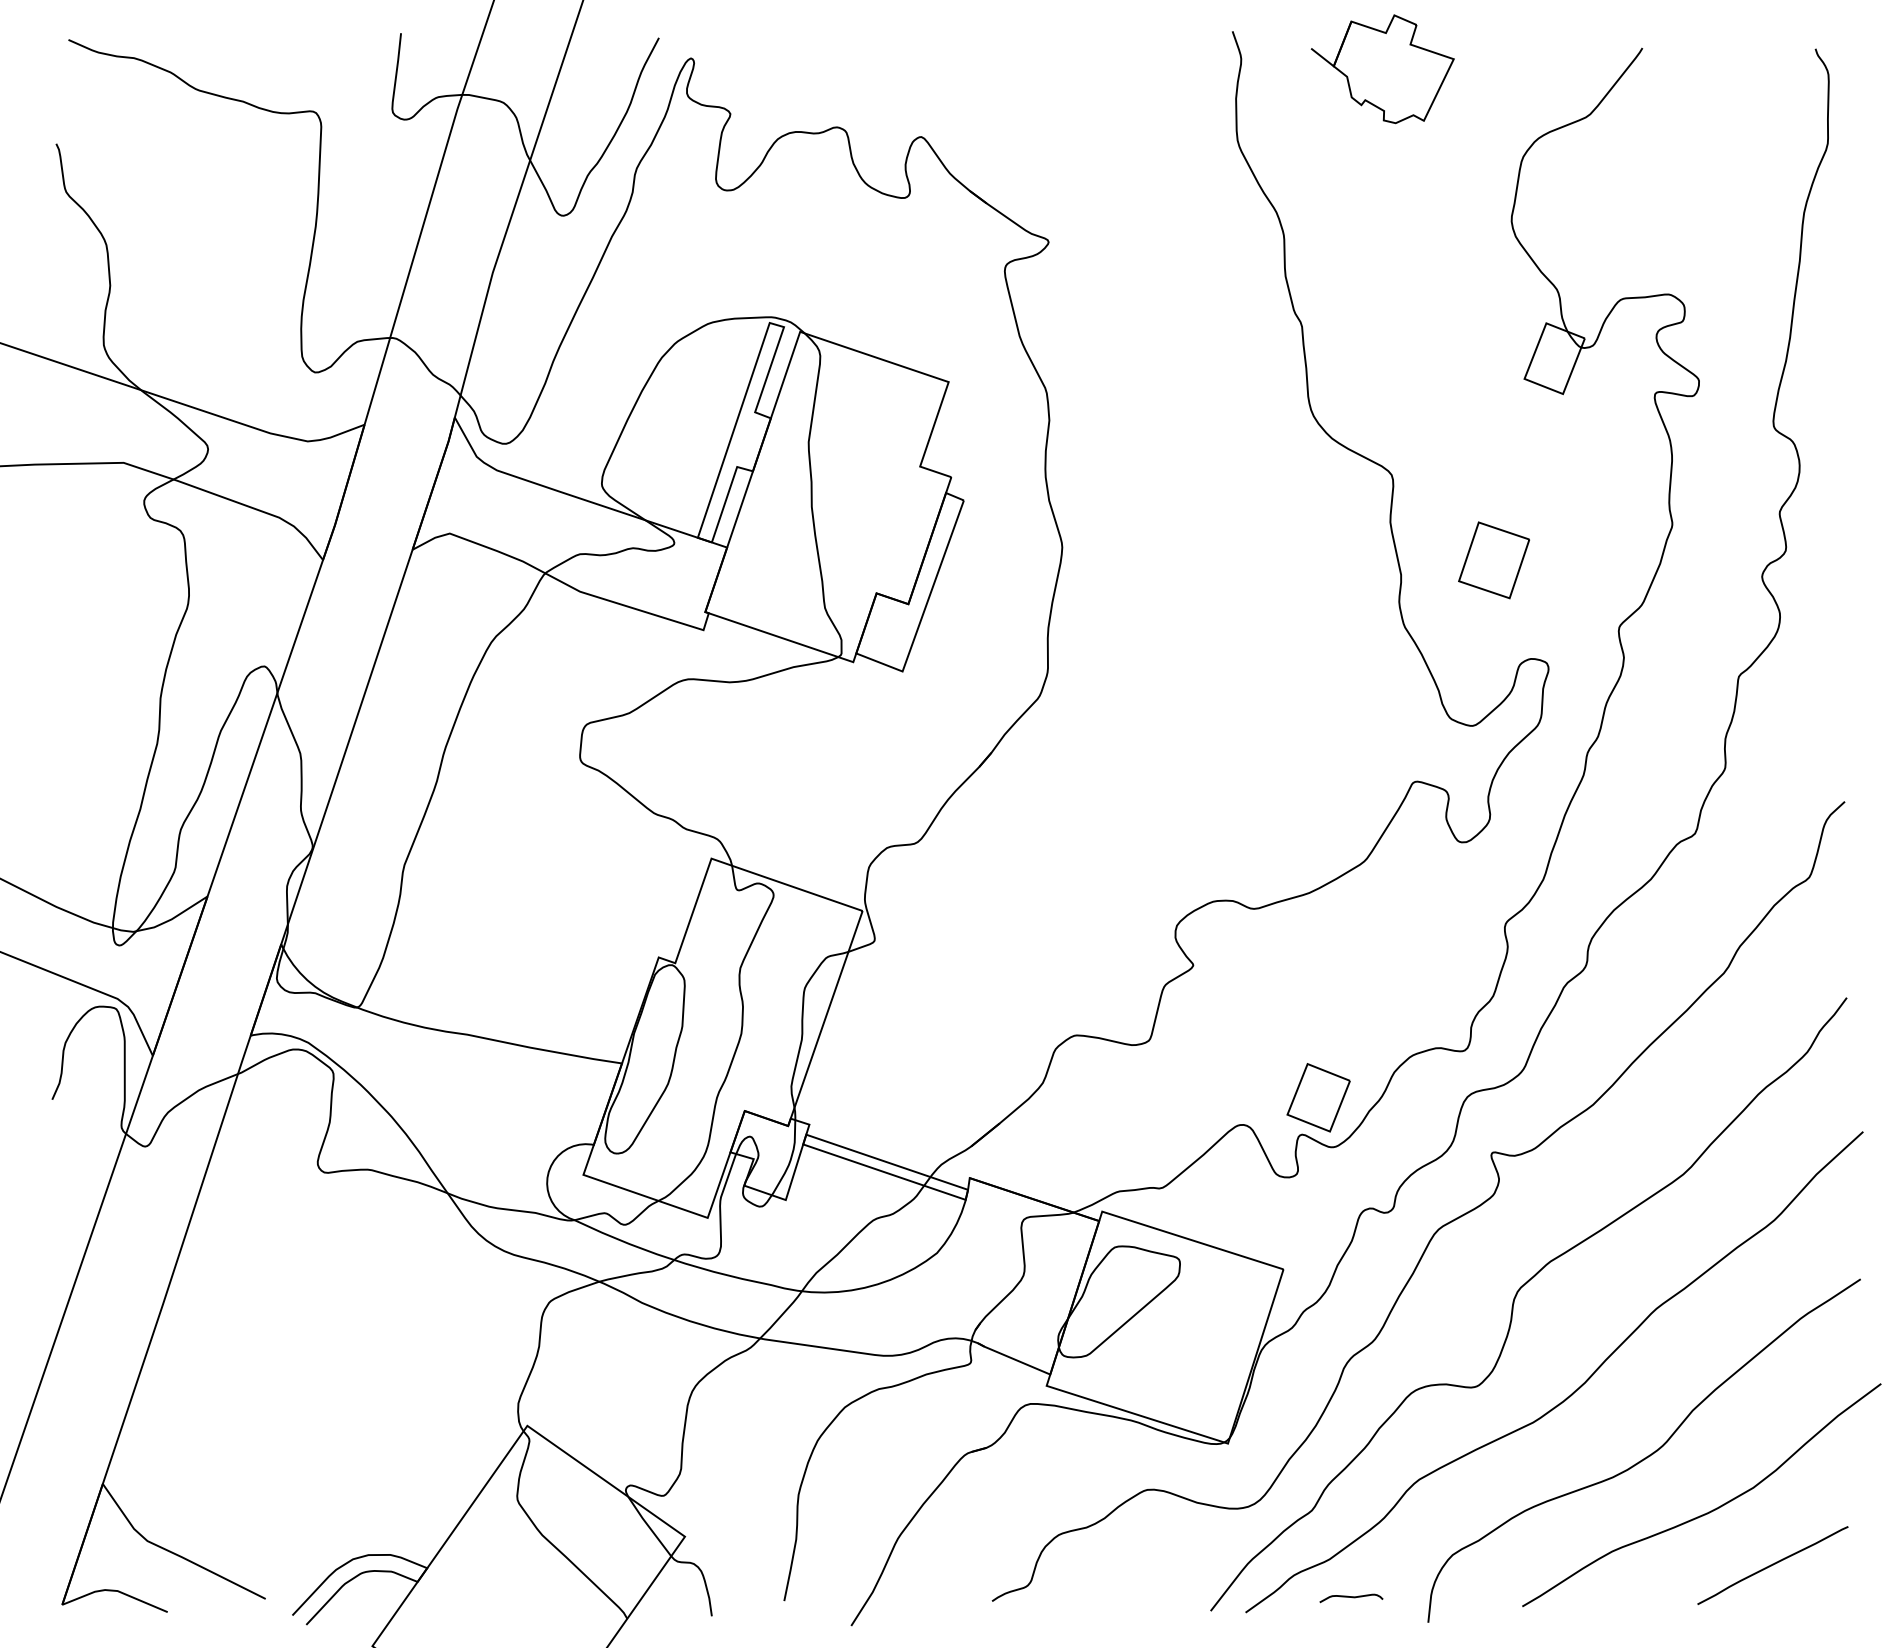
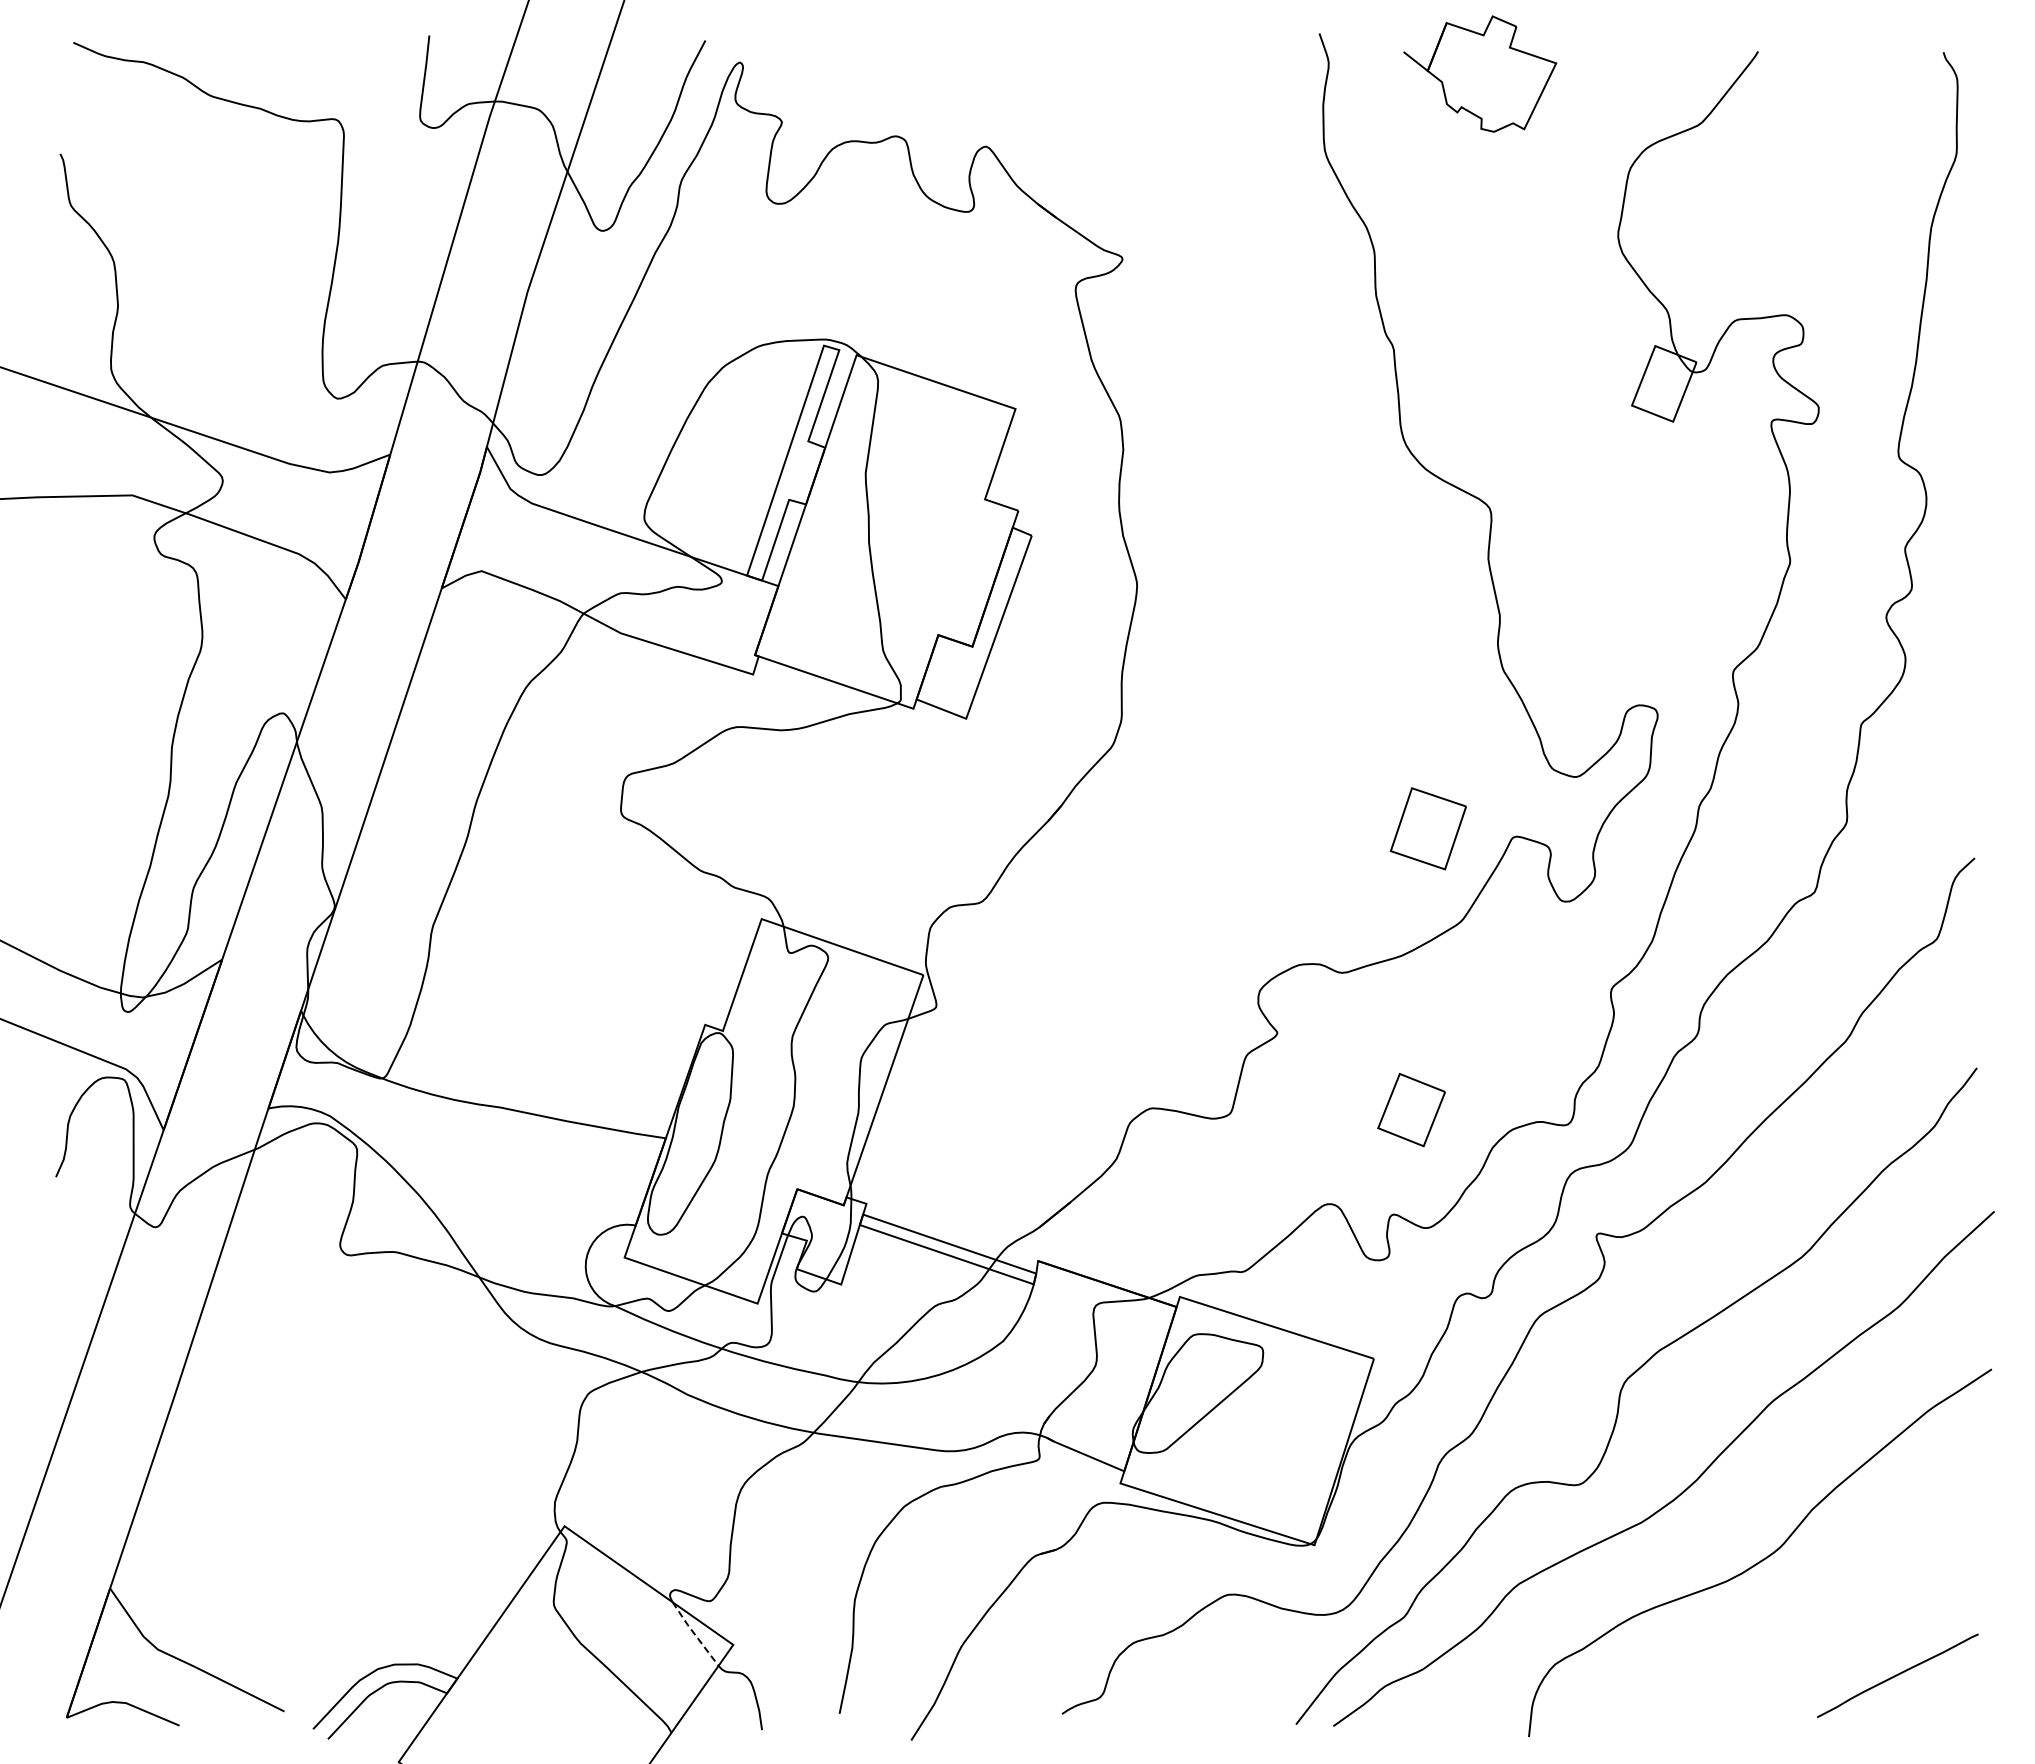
part: (1493, 560) -> (1427, 828), moved
part: (1318, 1097) -> (1411, 1109), moved
curve: (1710, 1511) -> (1830, 1617), removed
line: (648, 1526) -> (694, 1634), solid -> dashed
curve: (1351, 1597) -> (1446, 1710), removed

